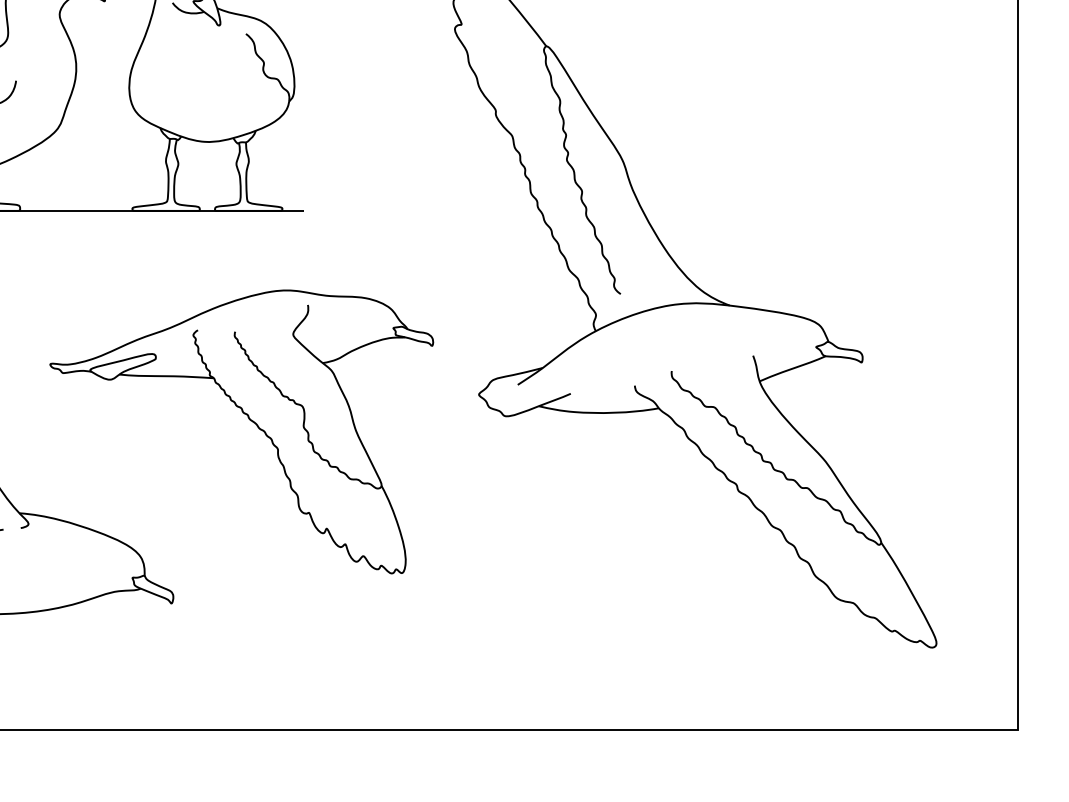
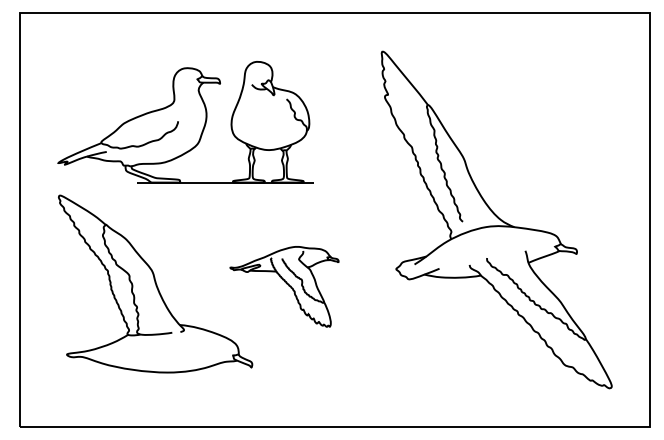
part: (241, 431) -> (284, 286), size x0.6

